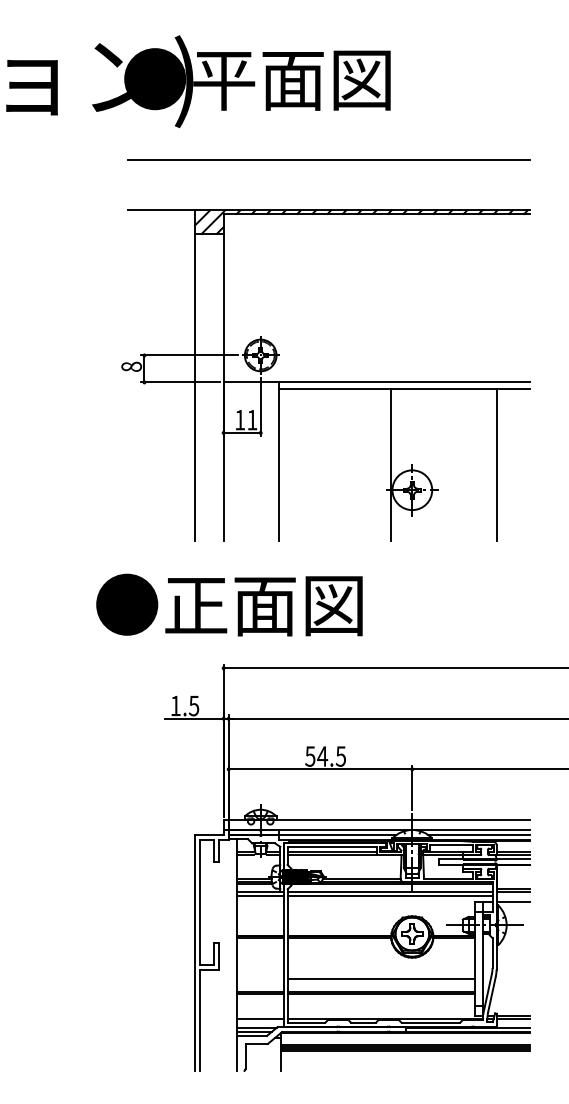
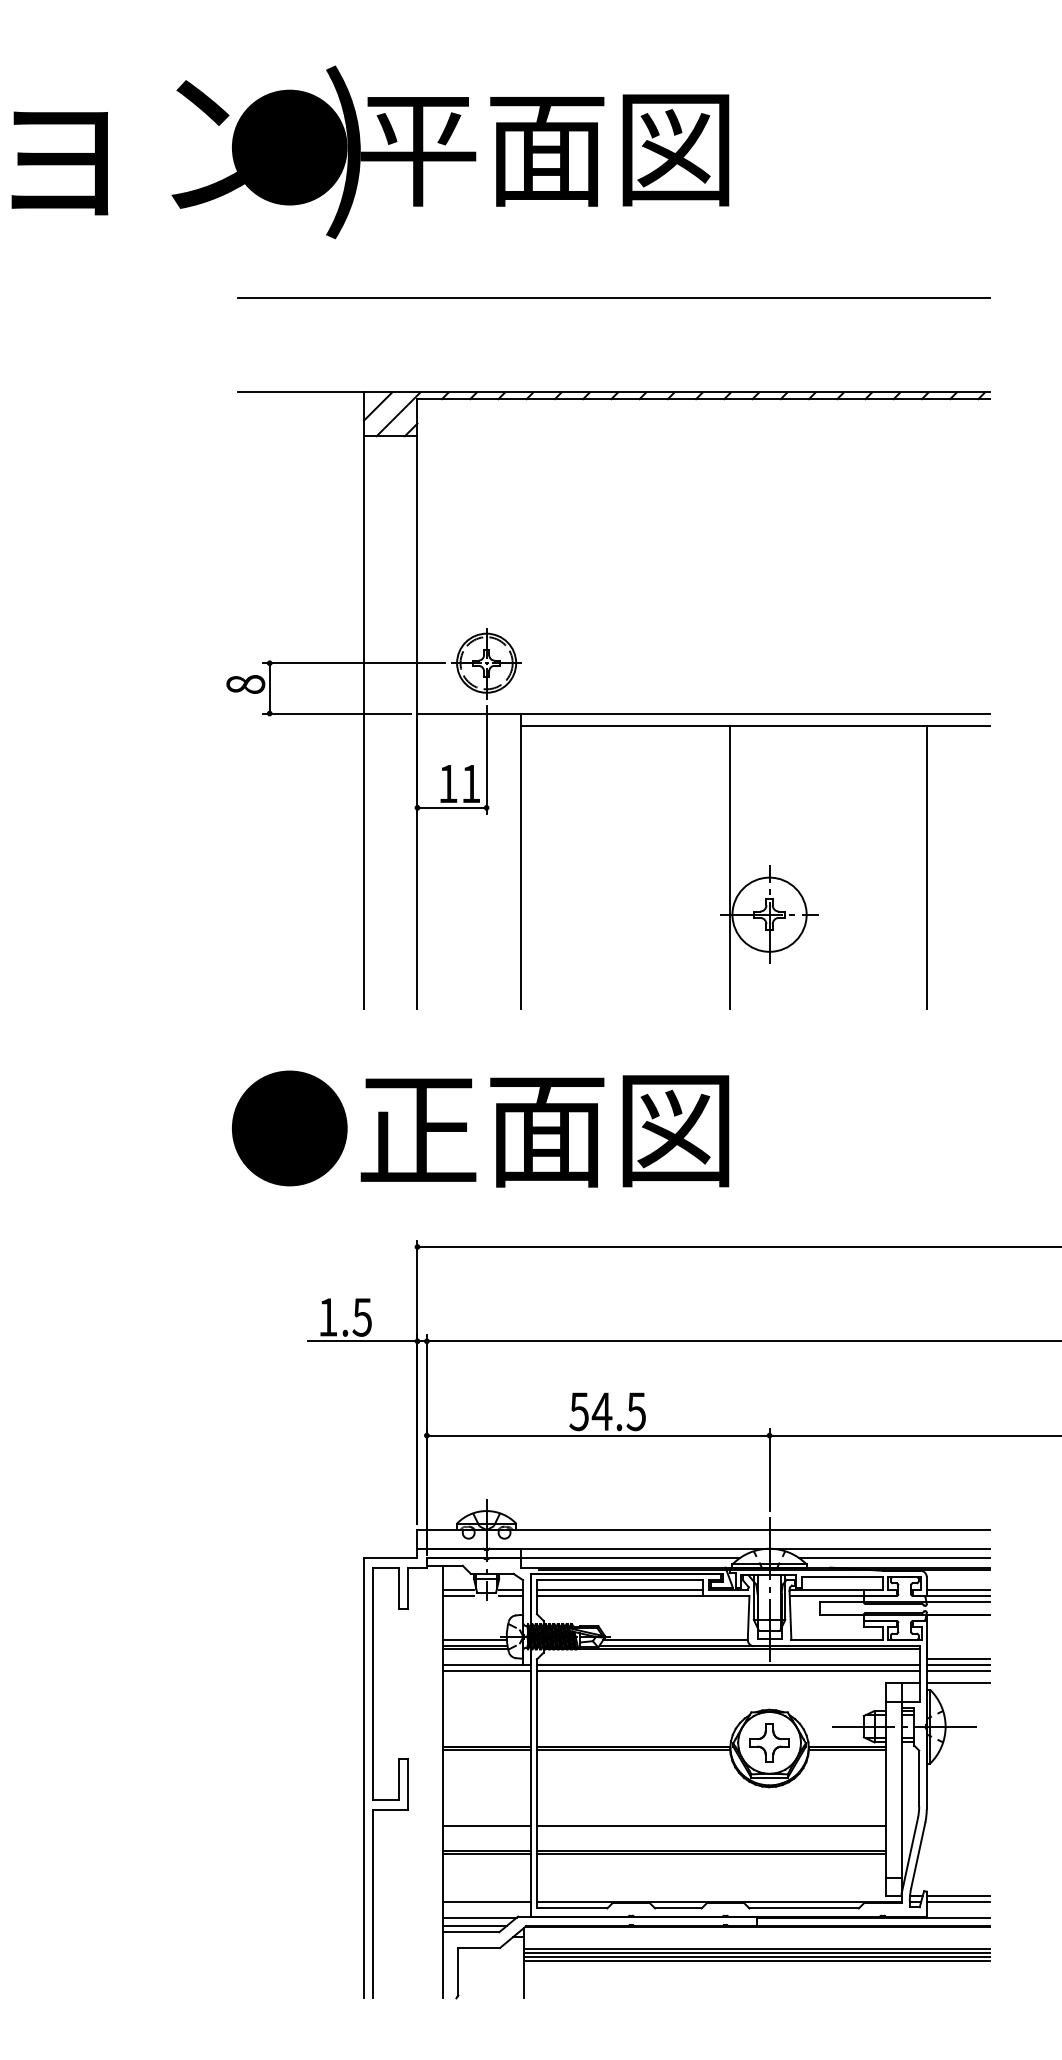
text: (229, 604) -> (480, 1127), moved
line: (513, 895) -> (958, 1671), added
line: (260, 978) -> (486, 1825), added

